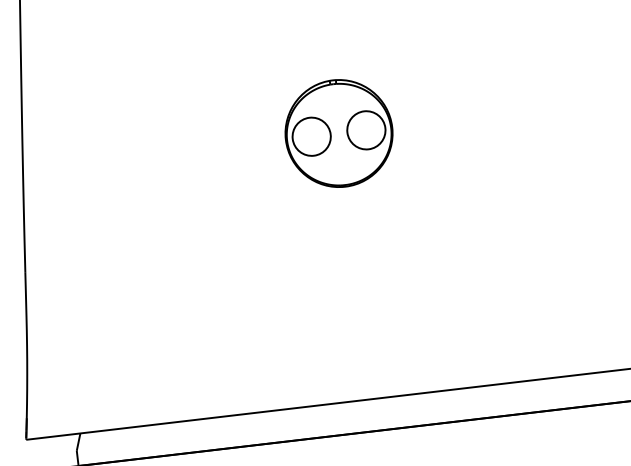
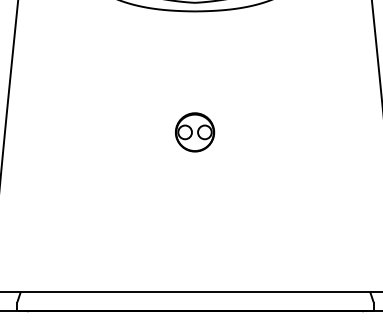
part: (338, 133) -> (194, 132), size x0.6

